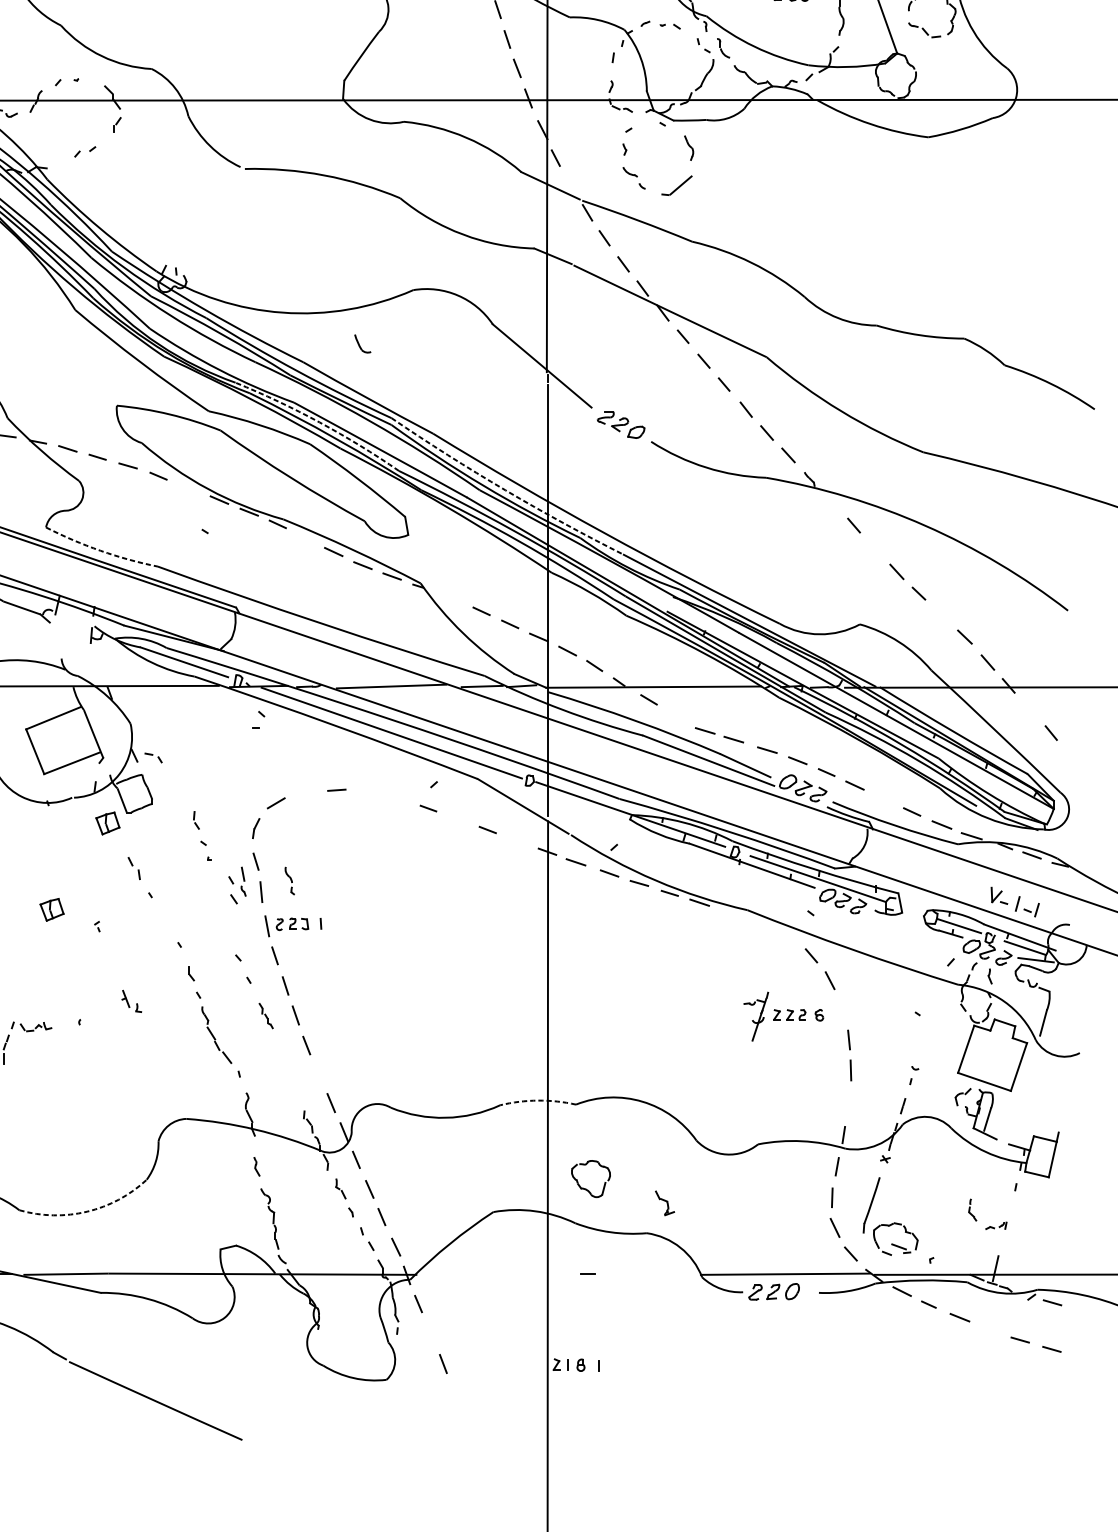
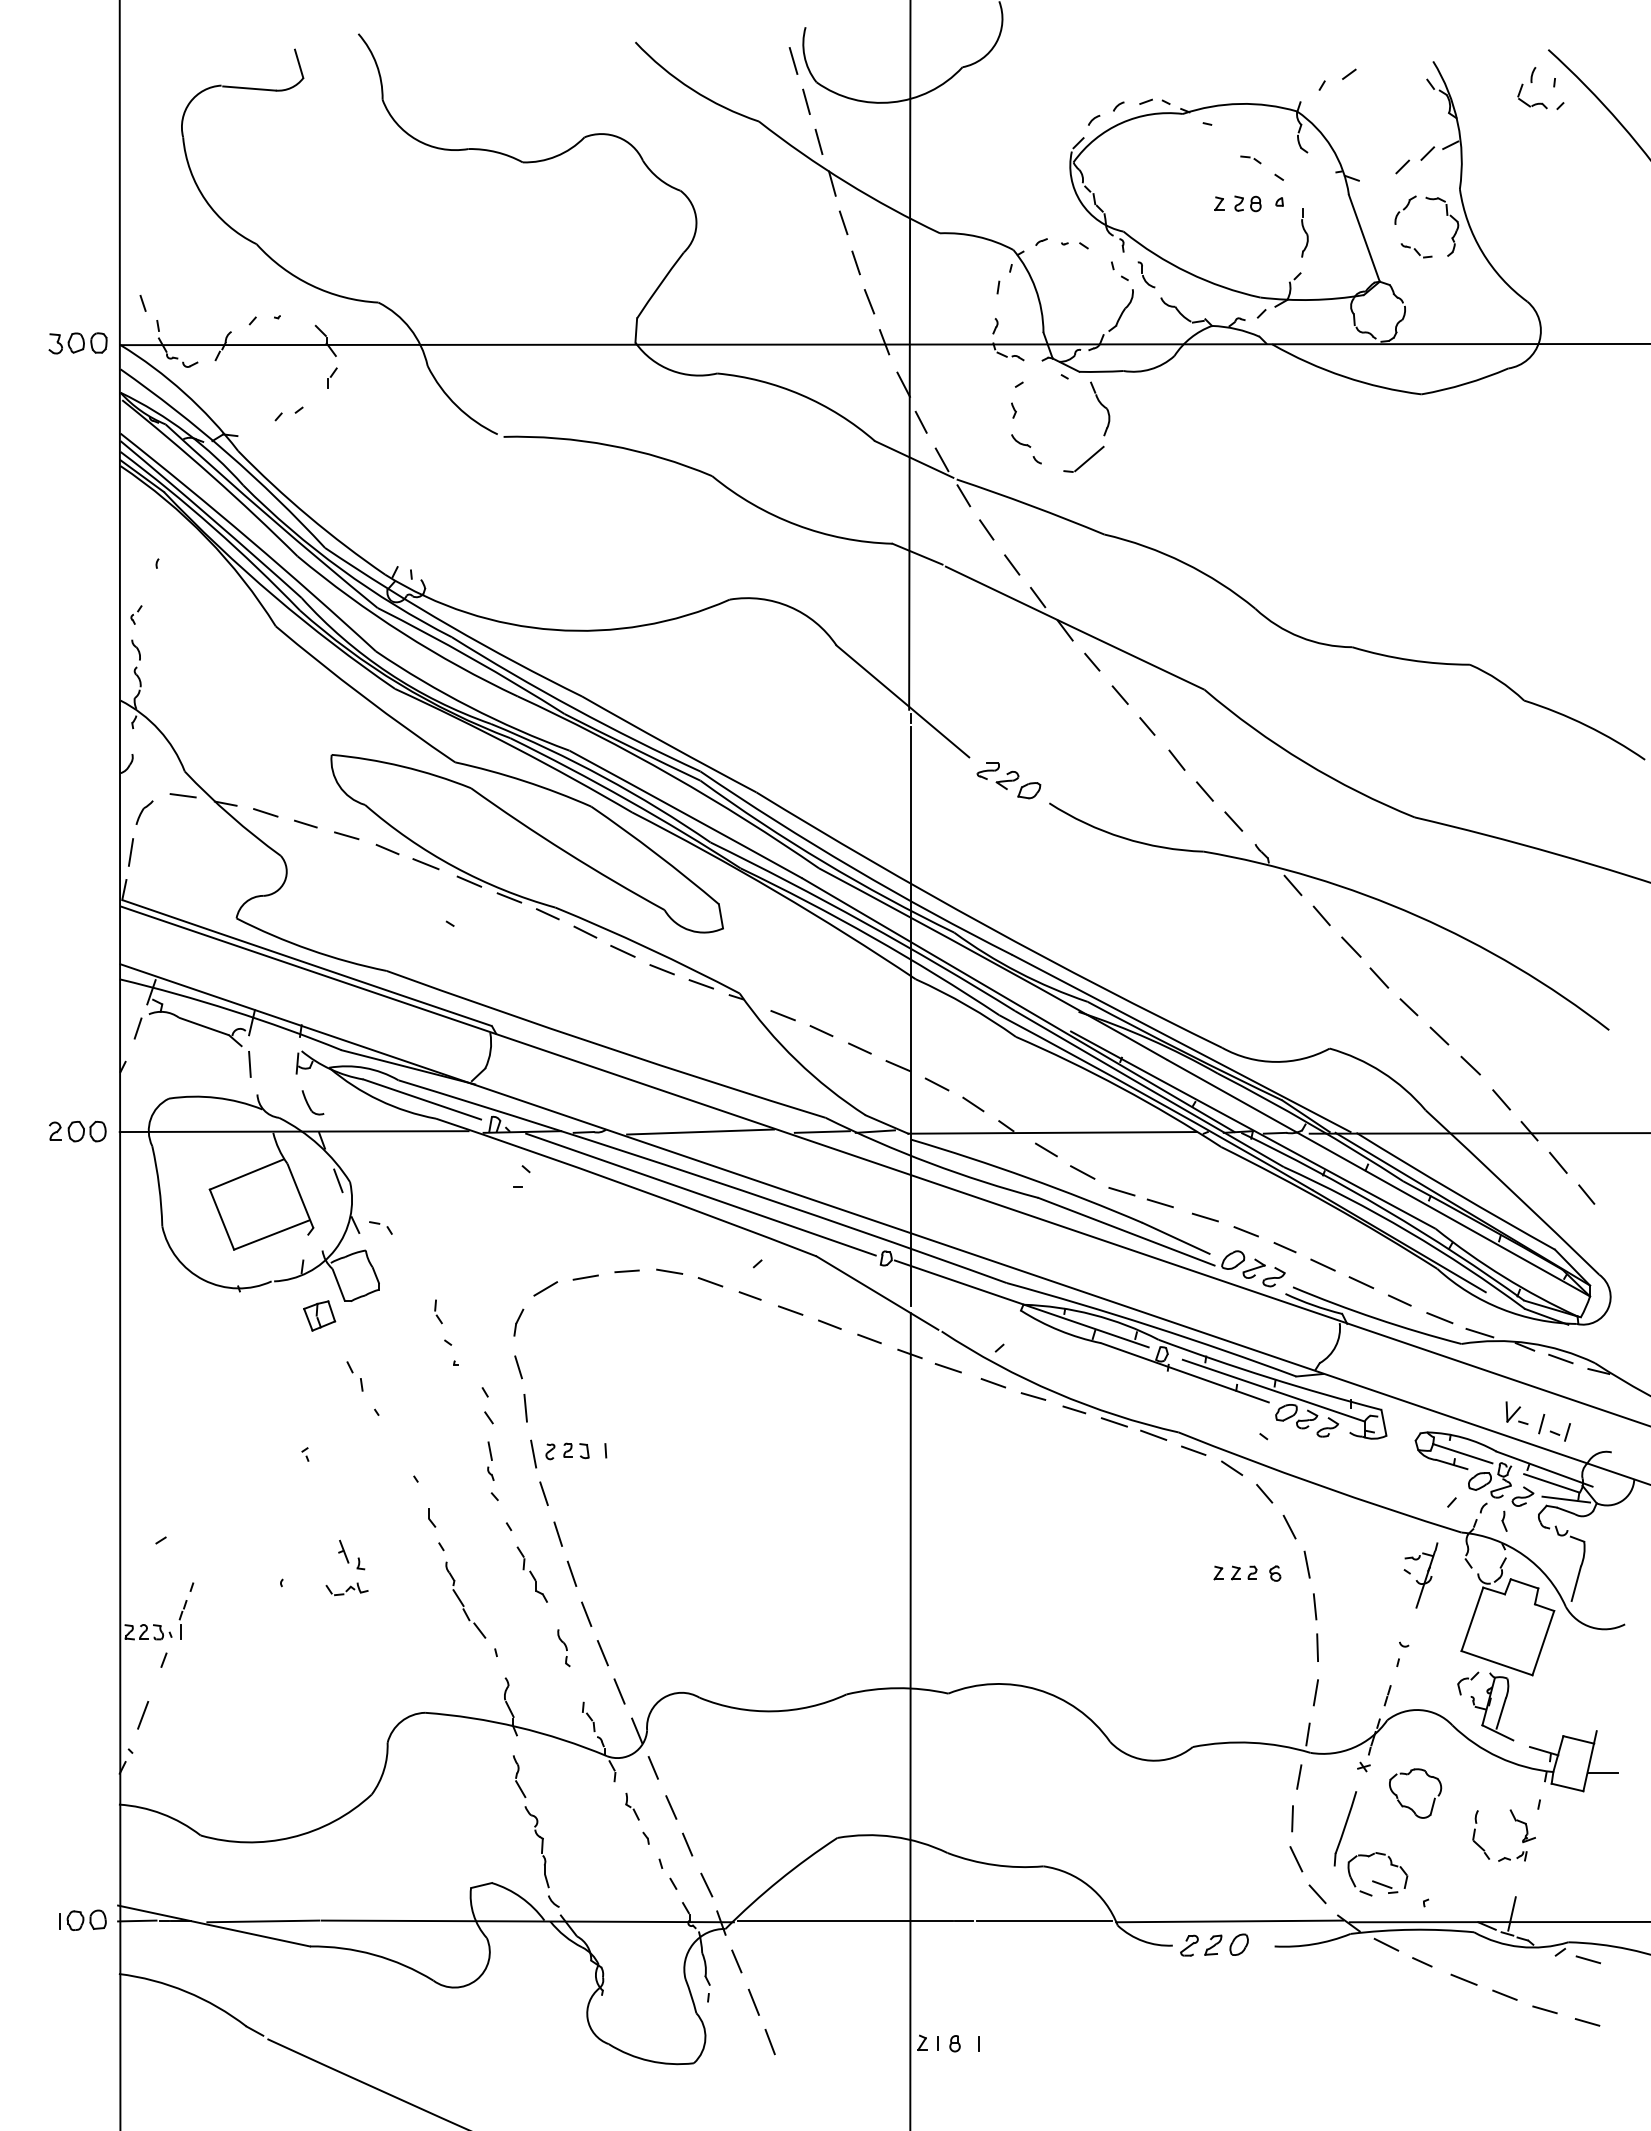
part: (924, 30) -> (1416, 250), size x0.71
part: (689, 147) -> (1100, 408), size x1.67
line: (570, 185) -> (941, 459), added
part: (362, 343) -> (312, 1102), moved
arc: (320, 422) -> (604, 777), dashed -> solid
line: (186, 487) -> (425, 864), added
arc: (505, 490) -> (853, 868), dashed -> solid
line: (832, 502) -> (1292, 885), added
line: (305, 537) -> (585, 931), added
line: (876, 548) -> (1351, 946), added
arc: (100, 550) -> (309, 949), dashed -> solid
line: (452, 599) -> (782, 1015), added
line: (941, 614) -> (1439, 1035), added
line: (55, 635) -> (249, 1063), added
line: (1030, 709) -> (1558, 1162), added
line: (675, 716) -> (1082, 1172), added
line: (121, 722) -> (338, 1180), added
line: (368, 790) -> (669, 1271), added
line: (305, 794) -> (585, 1277), added
line: (398, 798) -> (710, 1282), added
line: (883, 798) -> (1361, 1282), added
line: (458, 819) -> (790, 1310), added
line: (517, 840) -> (869, 1338), added
part: (243, 881) -> (490, 1460), moved
part: (289, 881) -> (563, 1648), moved
part: (52, 909) -> (244, 1431), removed
line: (728, 911) -> (1153, 1434), added
line: (758, 923) -> (1193, 1450), added
line: (787, 936) -> (1232, 1467), added
line: (842, 1008) -> (1306, 1564), added
part: (265, 1015) -> (531, 1574), size x1.67
part: (756, 1016) -> (1421, 1575), moved
part: (35, 1027) -> (346, 1589), moved
line: (318, 1074) -> (602, 1653), added
arc: (538, 1100) -> (897, 1688), dashed -> solid
line: (849, 1103) -> (1315, 1692), added
line: (1063, 1163) -> (1602, 1772), added
part: (256, 1166) -> (519, 1776), size x1.67
part: (585, 1188) -> (1408, 1806), moved
part: (664, 1202) -> (1522, 1825), moved
part: (972, 1209) -> (1480, 1834), size x1.67
arc: (86, 1211) -> (291, 1837), dashed -> solid
line: (499, 1273) -> (845, 1920), added
line: (646, 1273) -> (1043, 1920), added
line: (990, 1328) -> (1504, 1994), added
line: (430, 1333) -> (753, 2001), added

